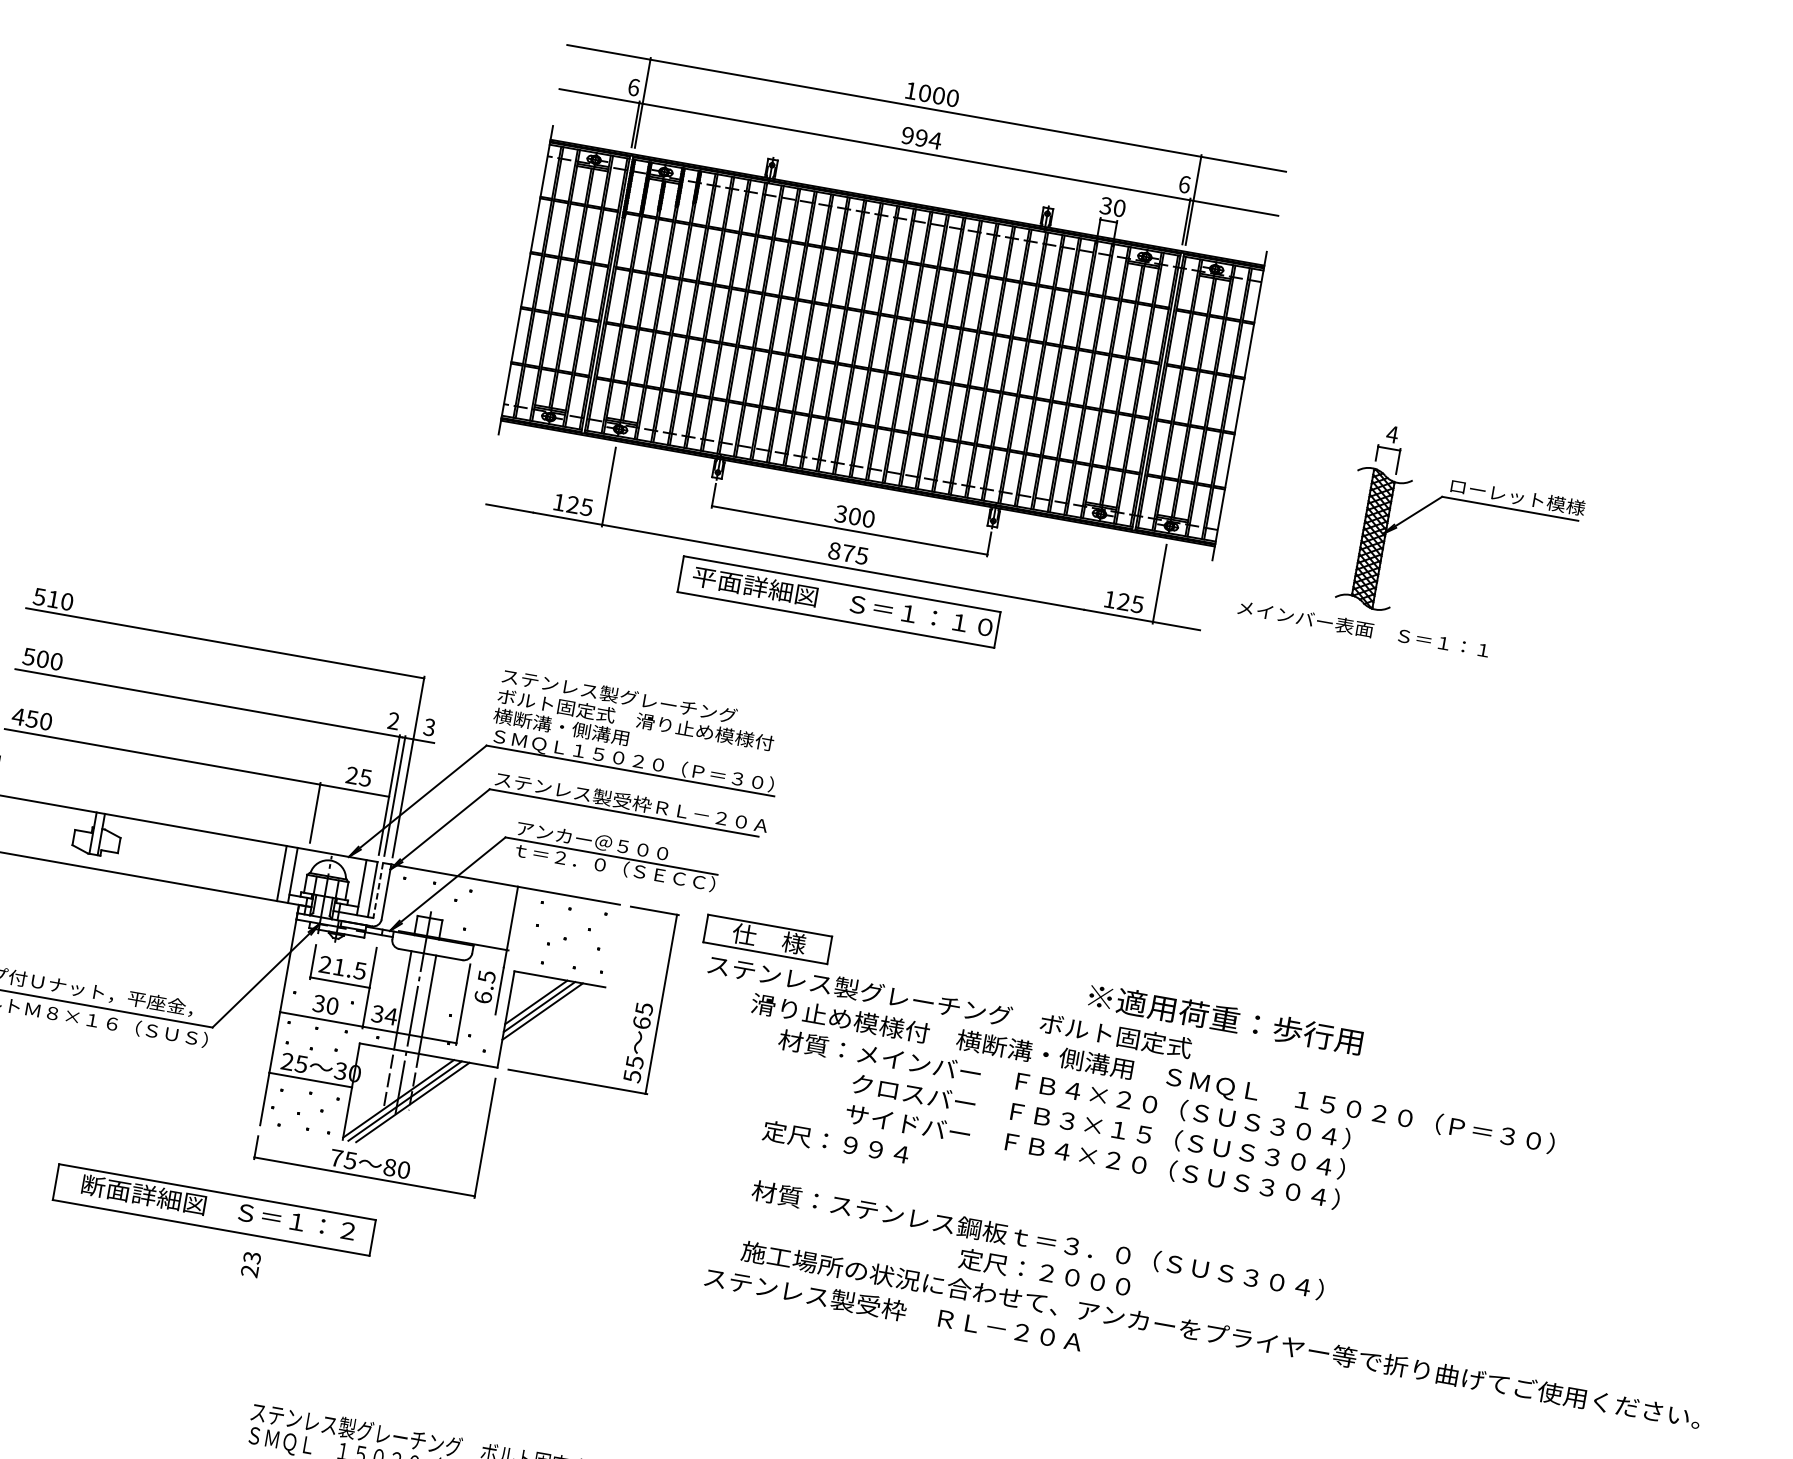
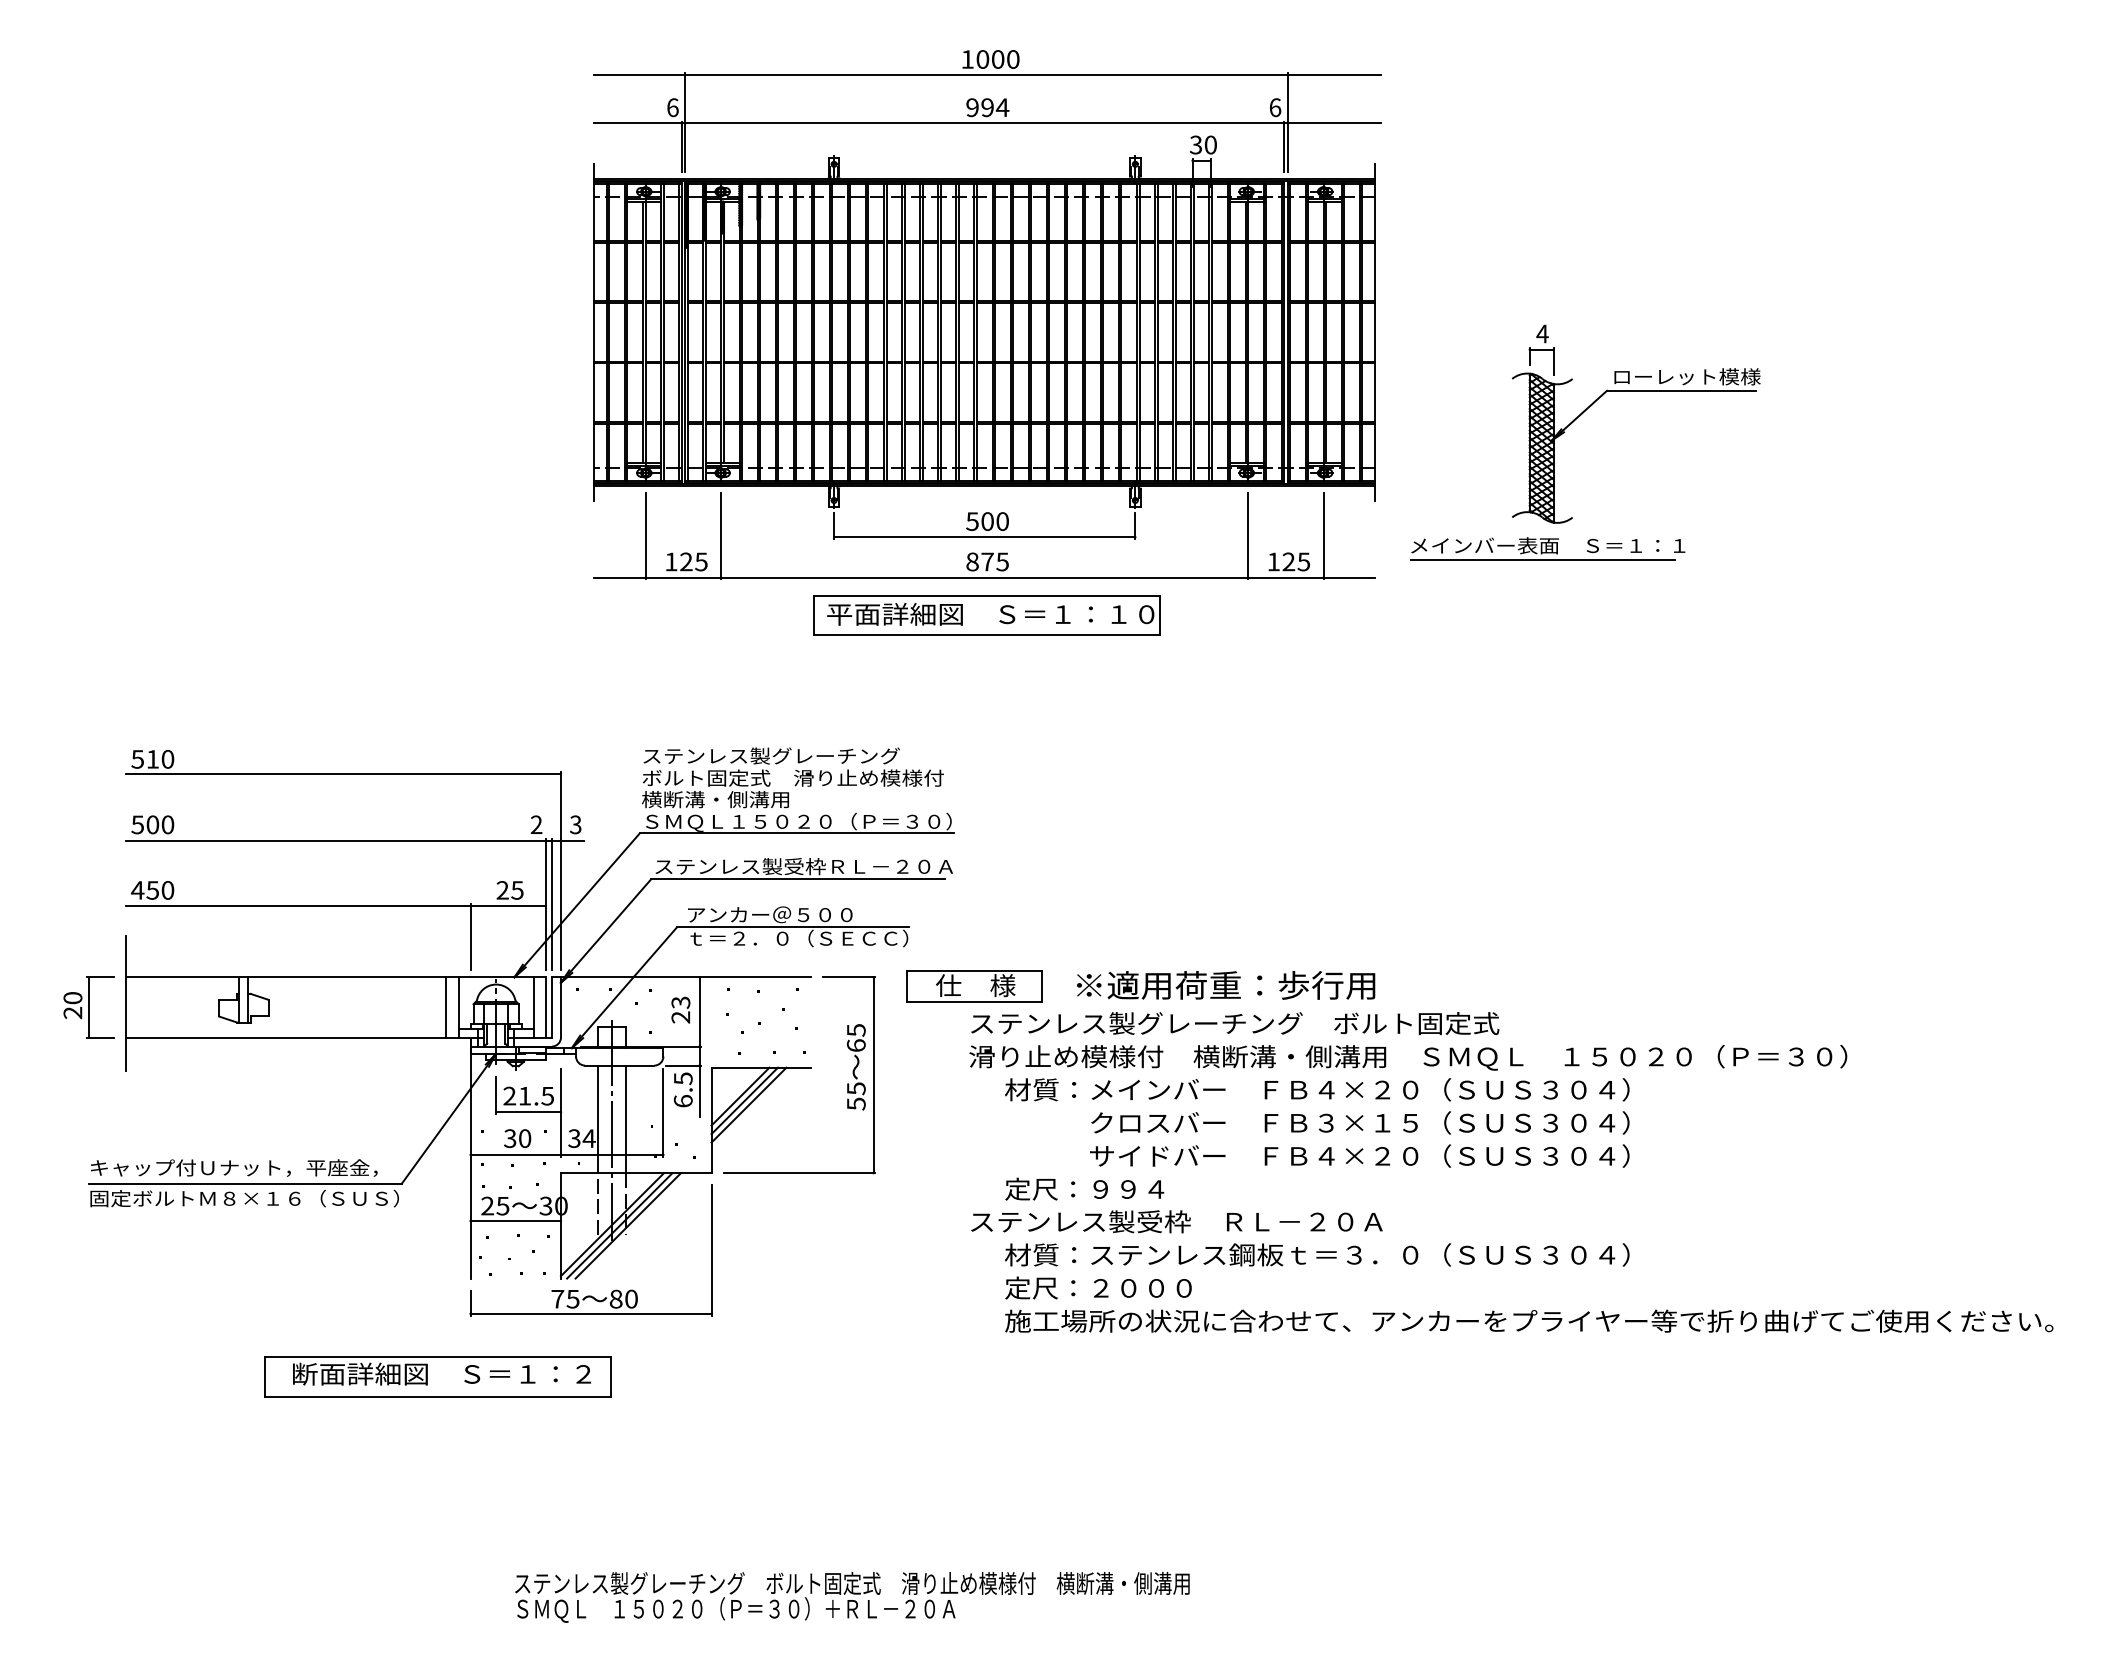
line: (539, 475) -> (645, 536), added
text: (841, 514) -> (972, 521), 300 -> 500
line: (1090, 572) -> (1248, 536), added
line: (1356, 640) -> (1542, 559), added
line: (377, 890) -> (551, 1007), dashed -> solid
line: (489, 964) -> (683, 1065), added
text: (950, 1006) -> (1235, 1023), moved
text: (1226, 1019) -> (1226, 985), moved
text: (638, 1042) -> (856, 1067), moved
text: (250, 1263) -> (680, 1009), moved
text: (1044, 1272) -> (1098, 1287), moved
text: (893, 1309) -> (1176, 1221), moved

